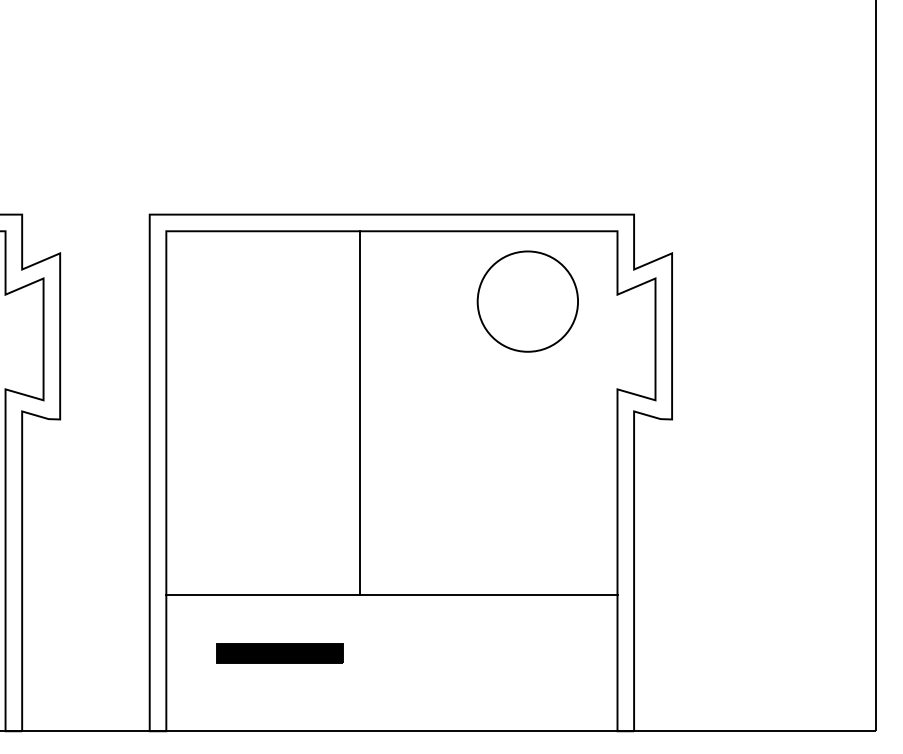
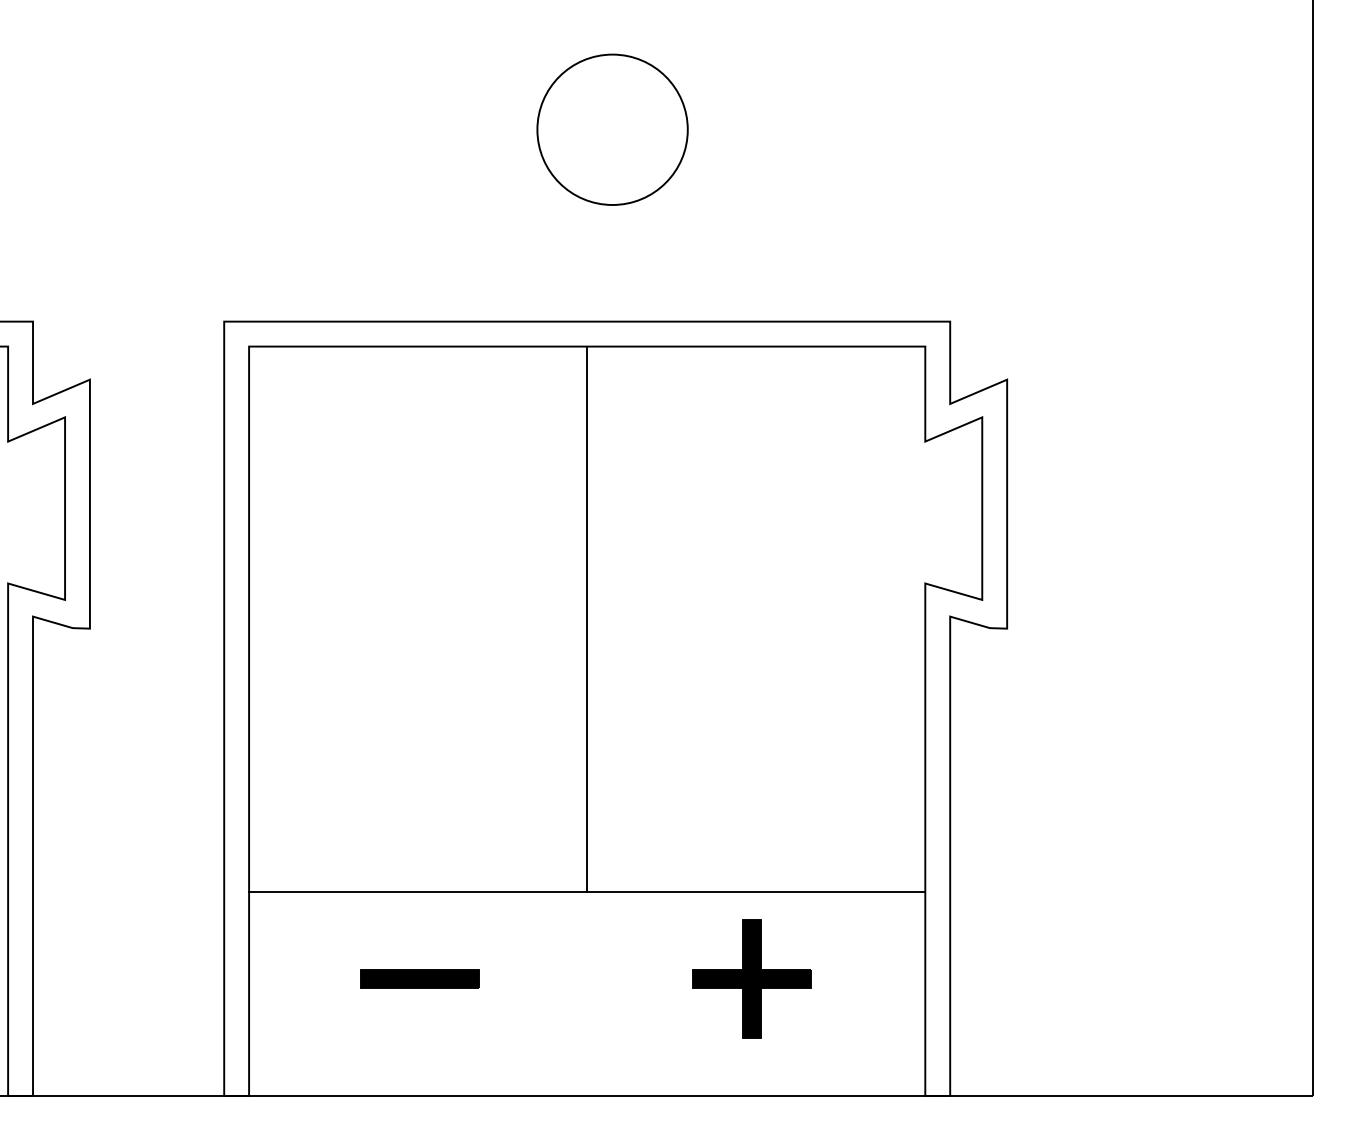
circle: (527, 301) -> (612, 129), moved
line: (359, 413) -> (586, 619), moved
part: (279, 652) -> (418, 977), size x0.62
part: (501, 653) -> (751, 979), added

